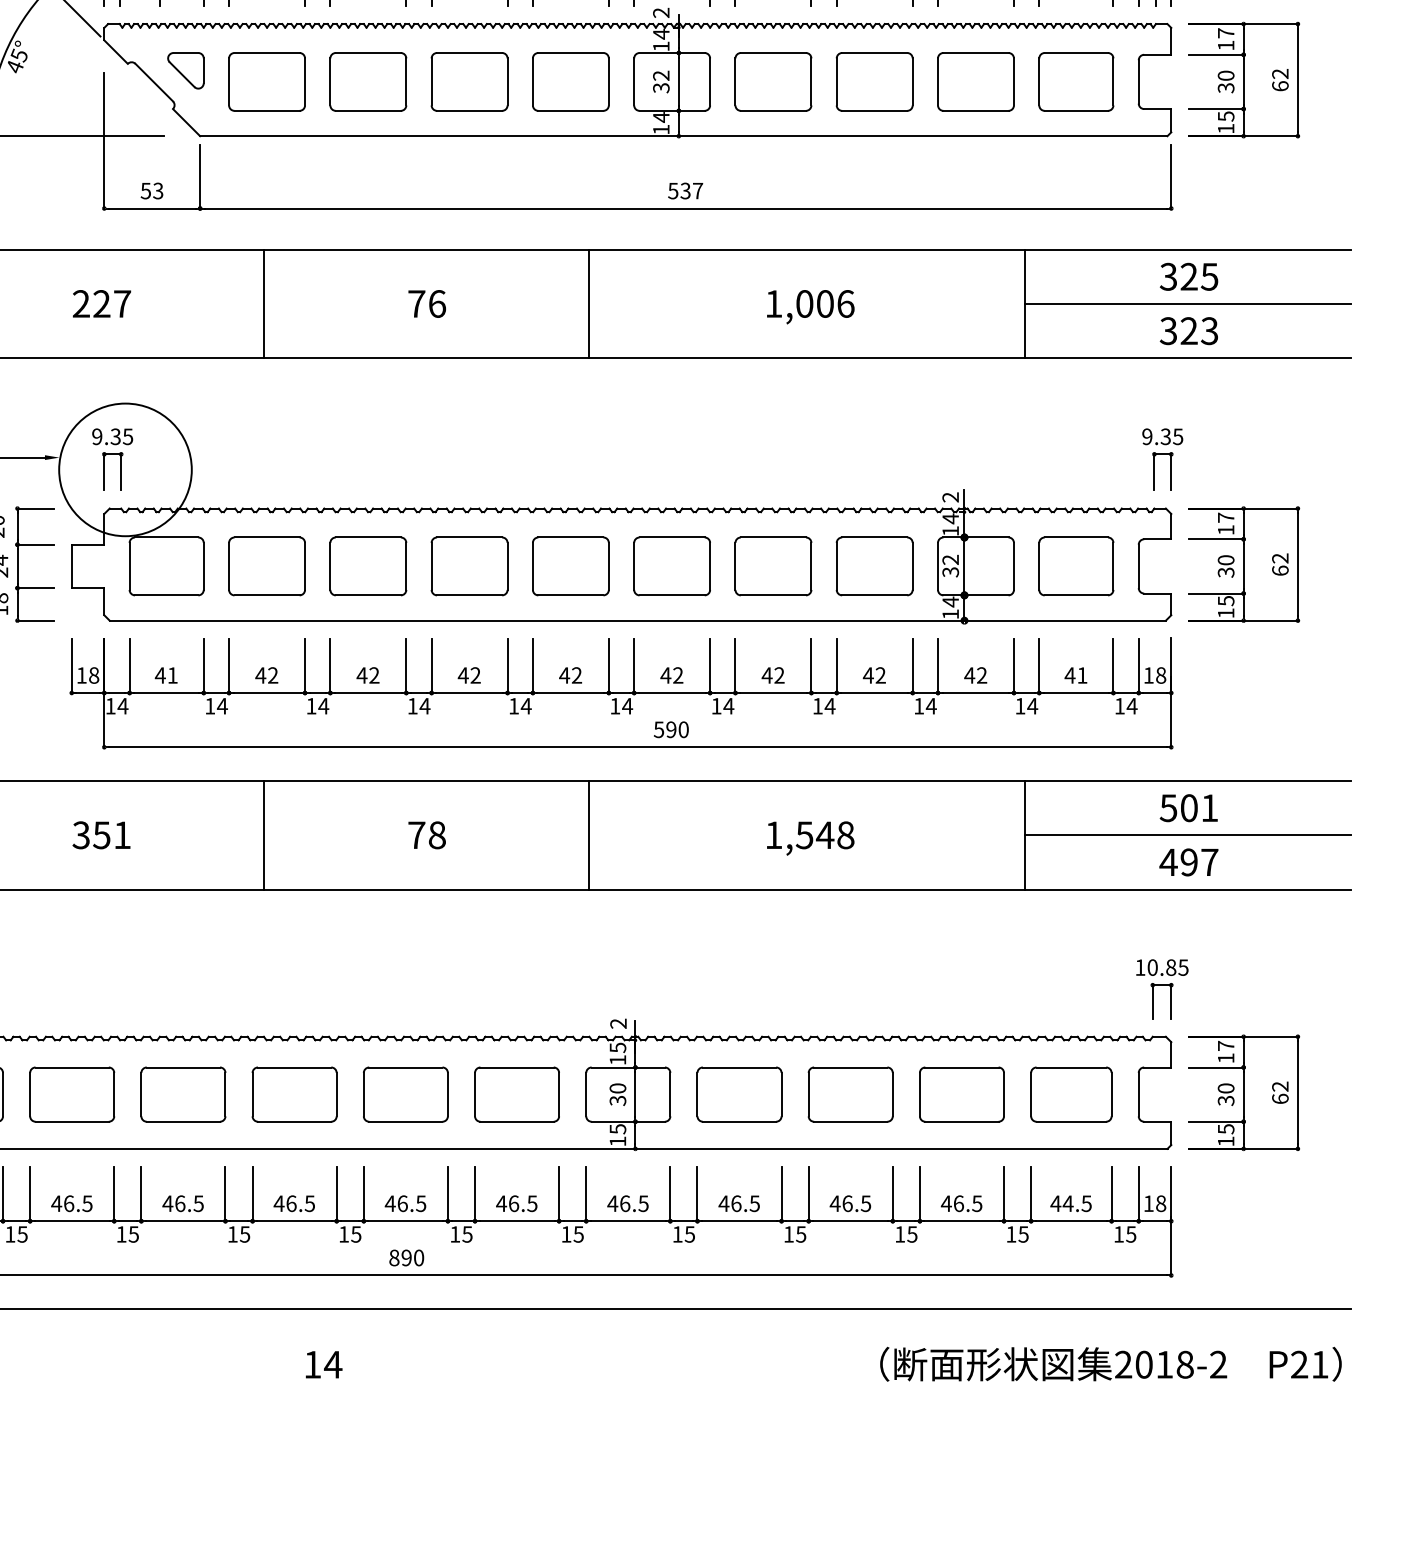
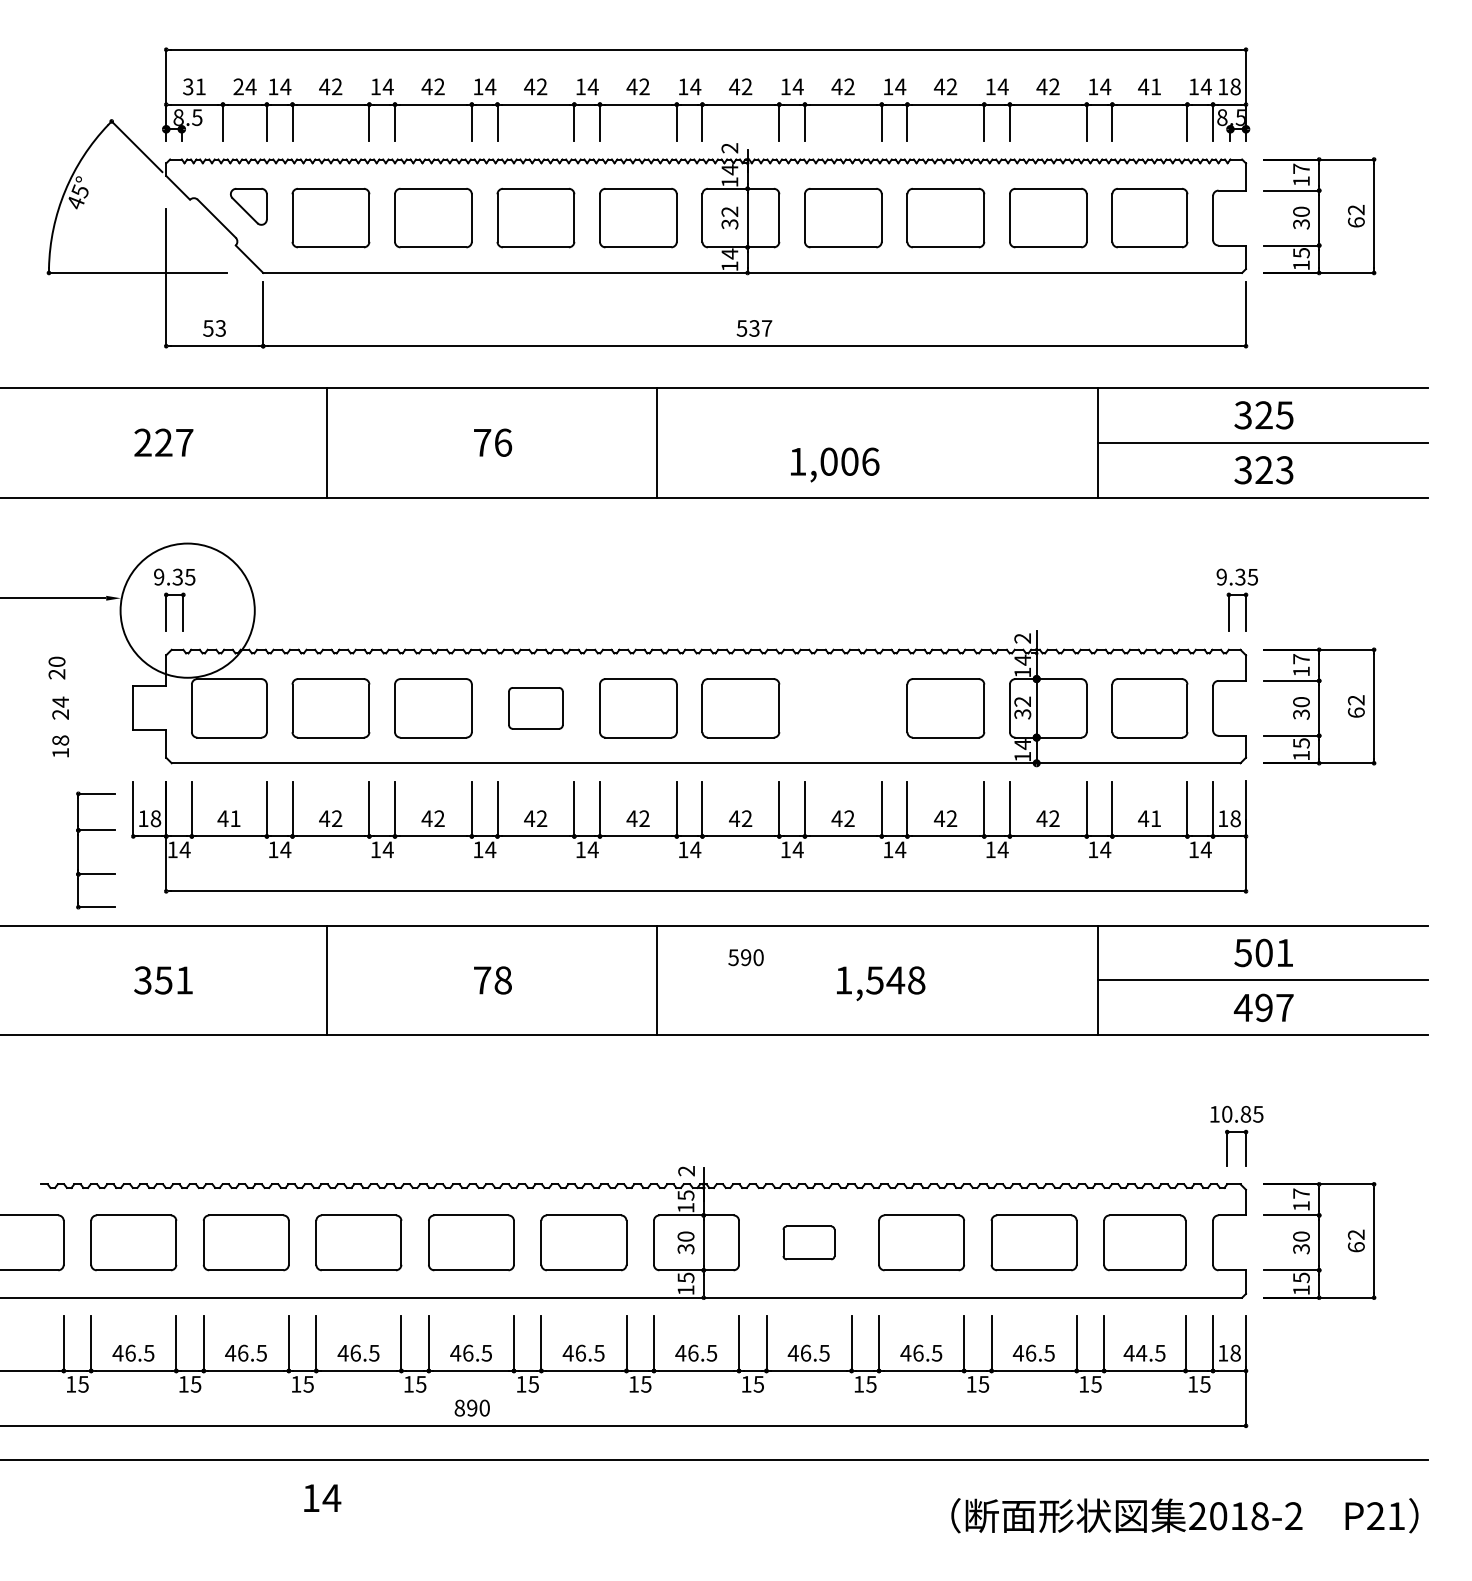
text: (811, 306) -> (835, 464), moved
part: (17, 564) -> (78, 850), moved
part: (469, 566) -> (535, 708), size x0.7
part: (773, 566) -> (843, 708), removed
text: (670, 729) -> (745, 957), moved
part: (738, 1094) -> (808, 1242), size x0.6
text: (323, 1364) -> (322, 1497), moved

